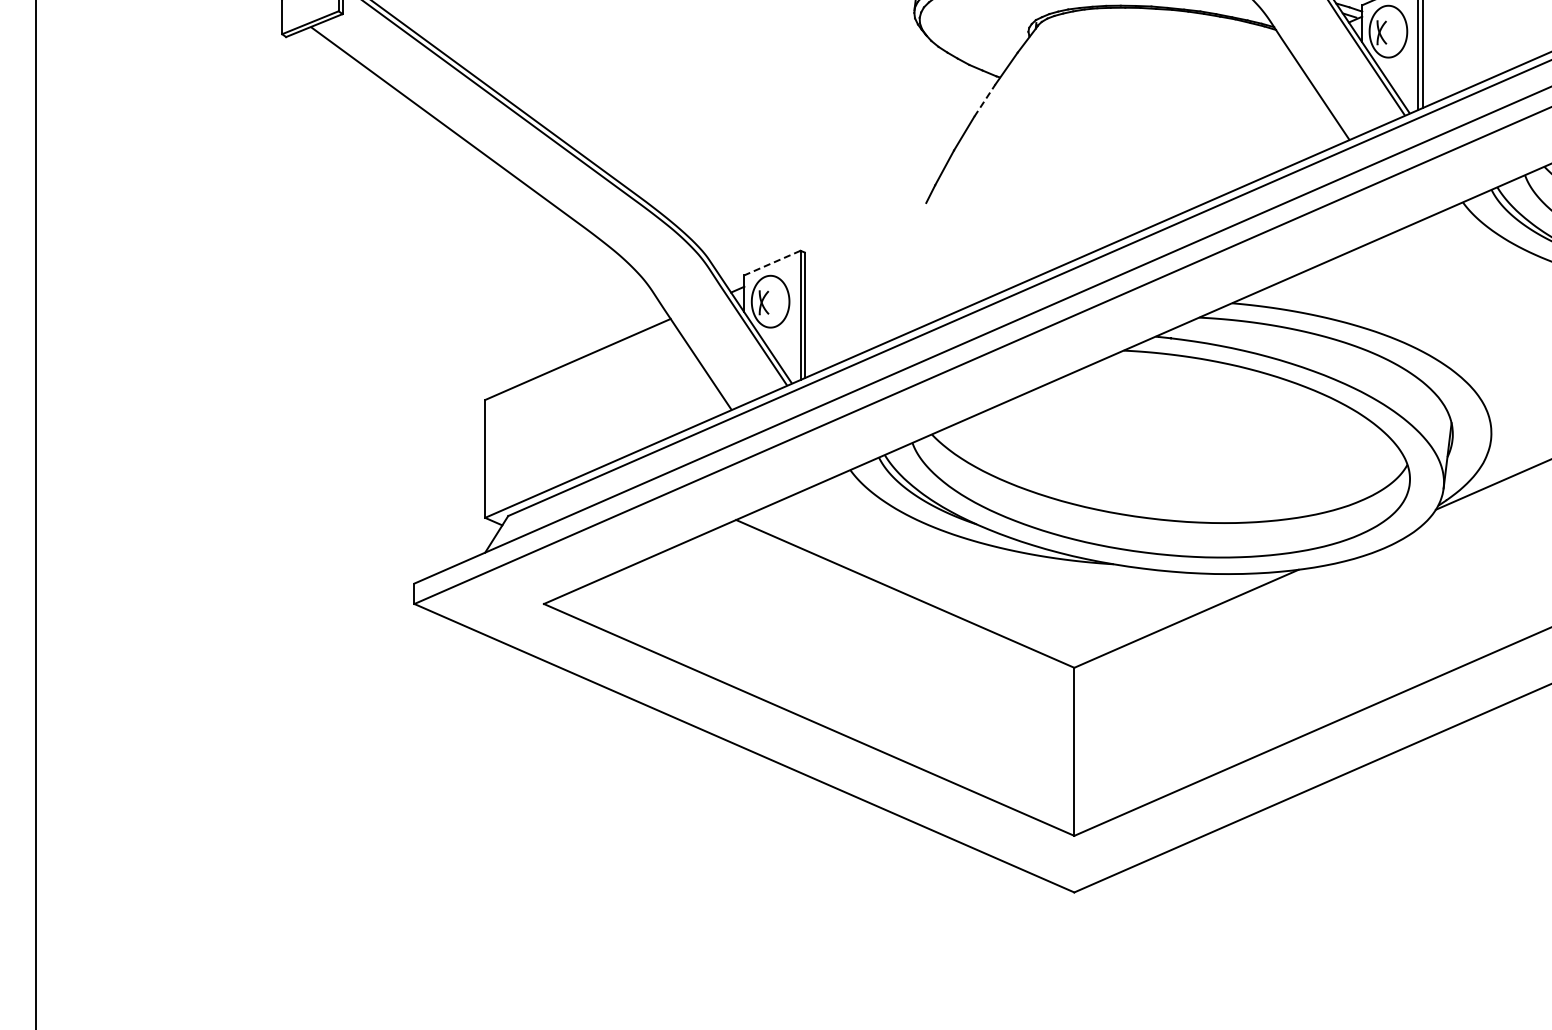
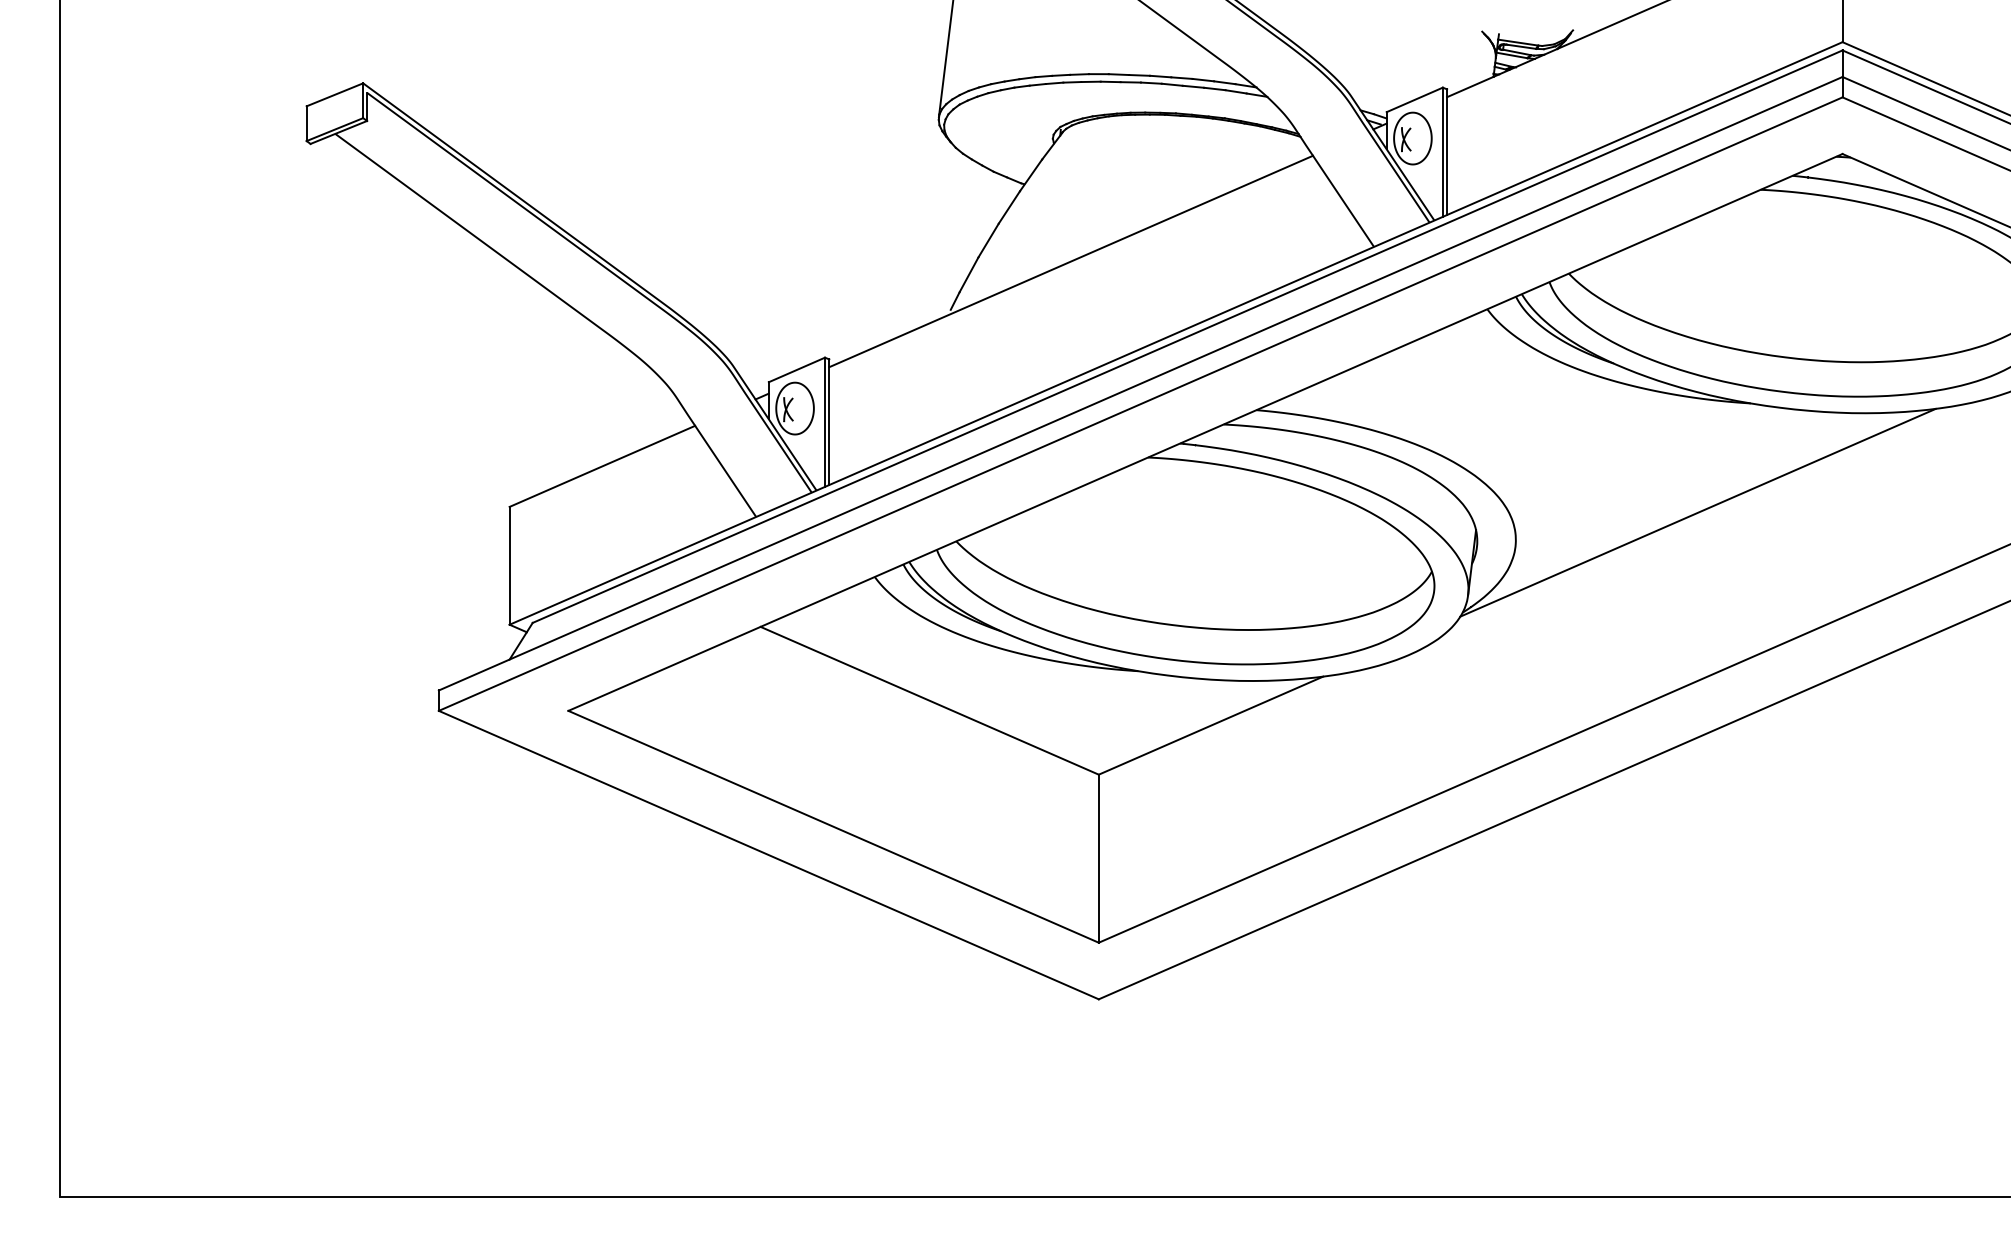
line: (985, 100) -> (1009, 207), dashed -> solid
line: (1047, 154) -> (1071, 261), added
line: (772, 262) -> (796, 369), dashed -> solid

